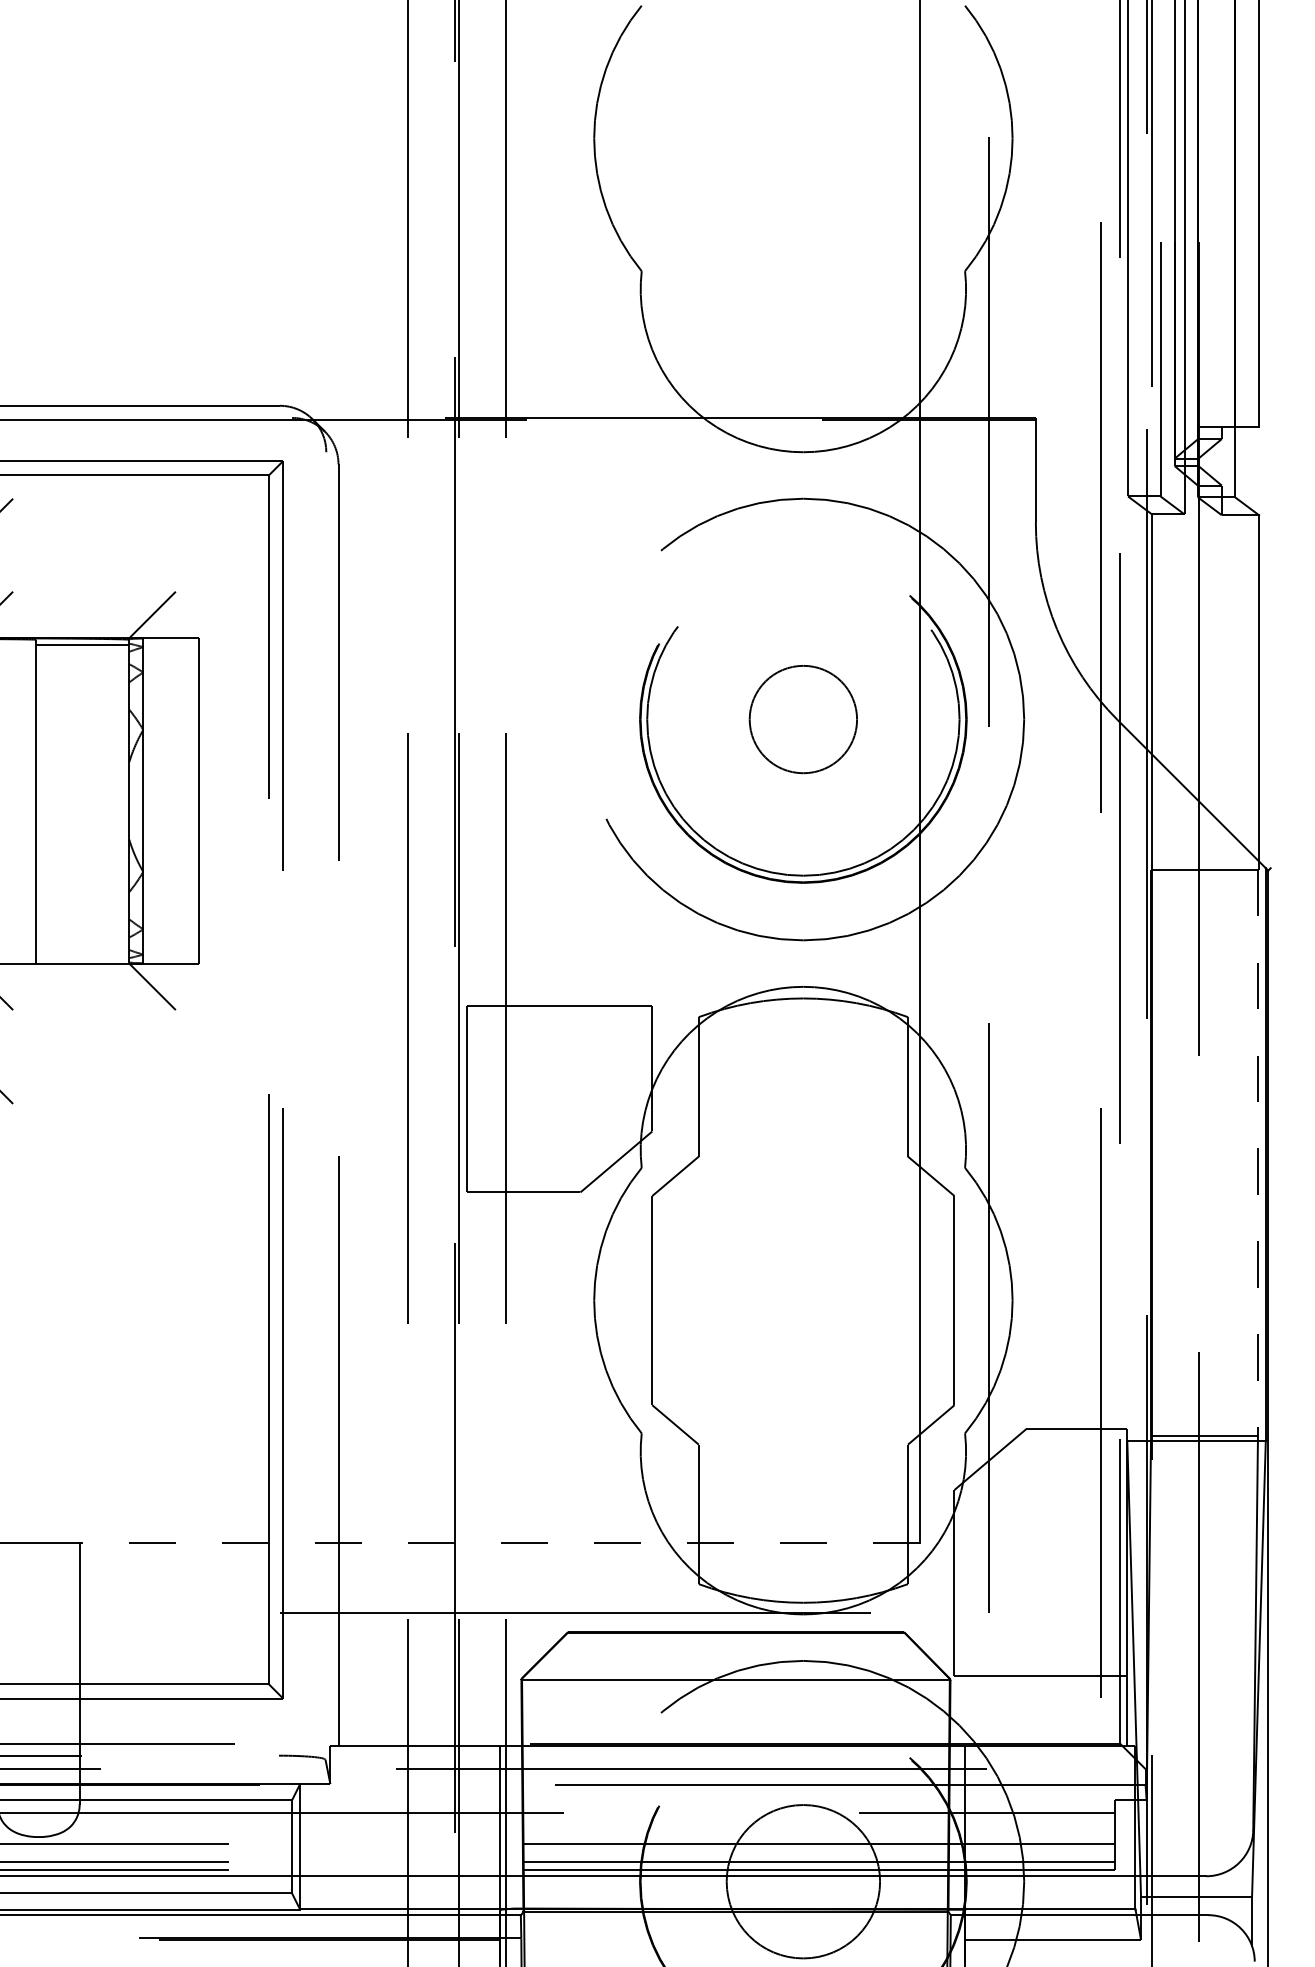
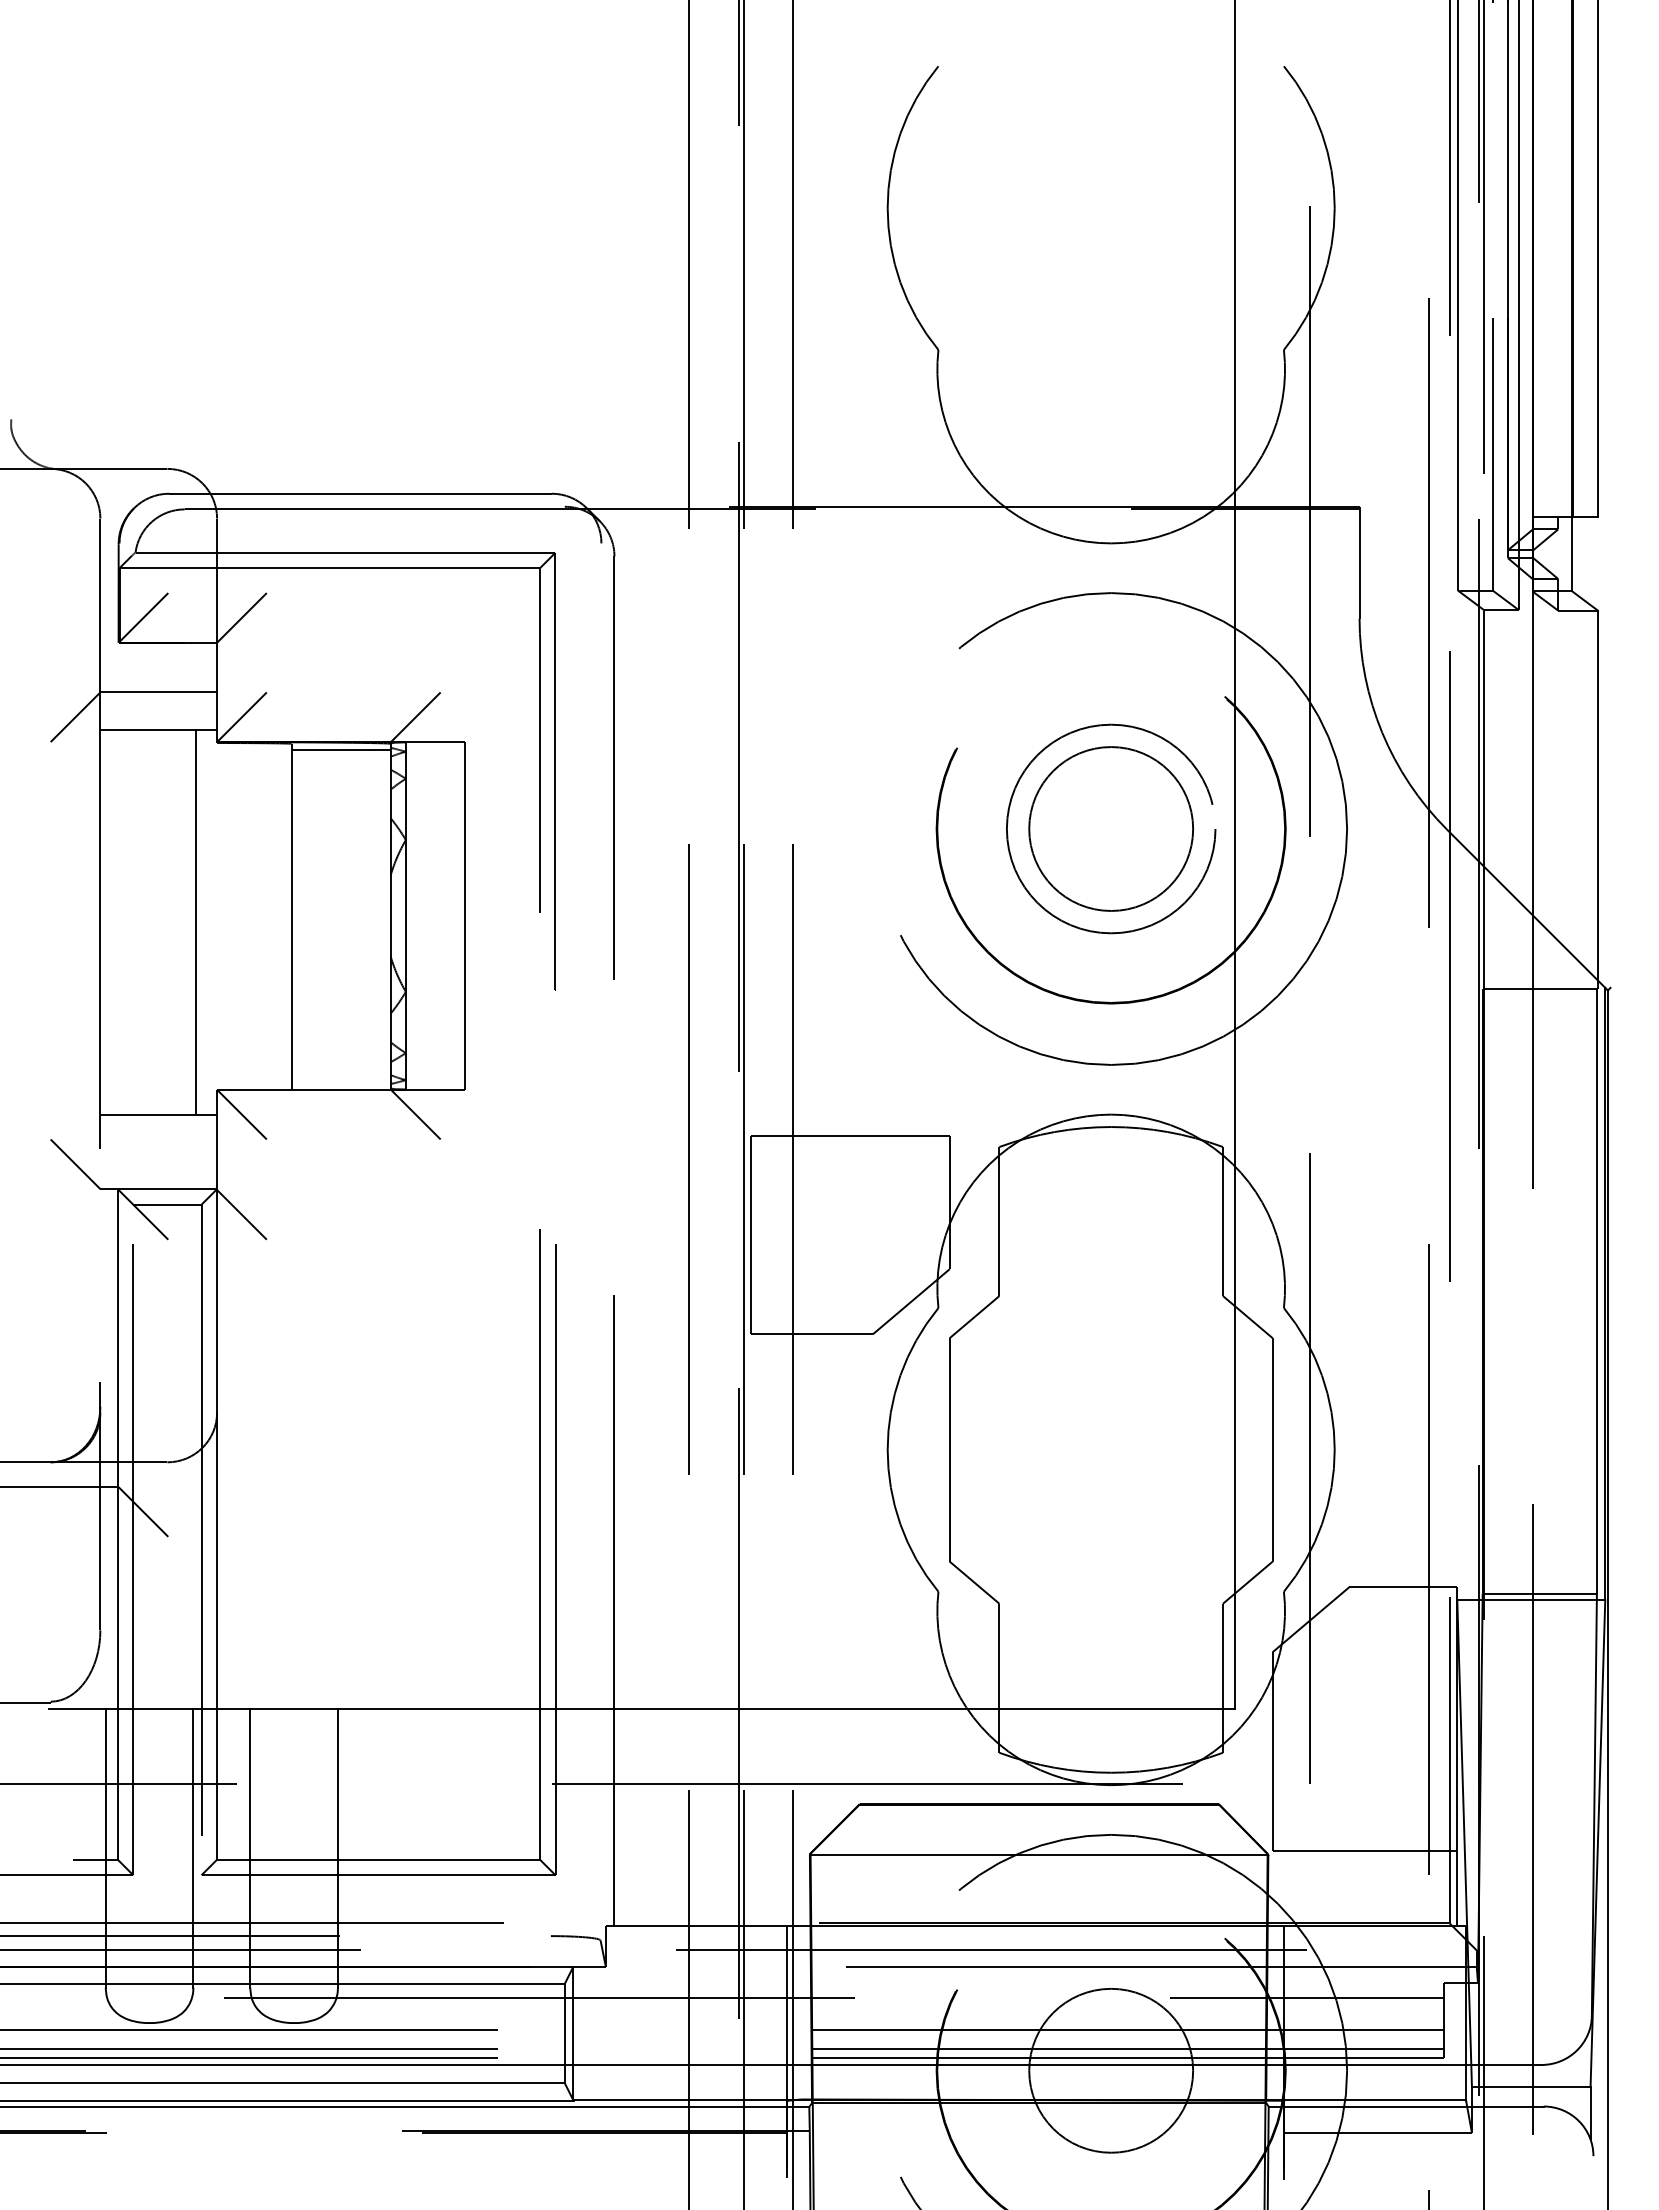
circle: (802, 719) -> (1110, 828), size x0.62
circle: (803, 719) -> (1111, 828), size x1.43
line: (1257, 1153) -> (1596, 1292), dashed -> solid
line: (499, 1543) -> (786, 1709), dashed -> solid

